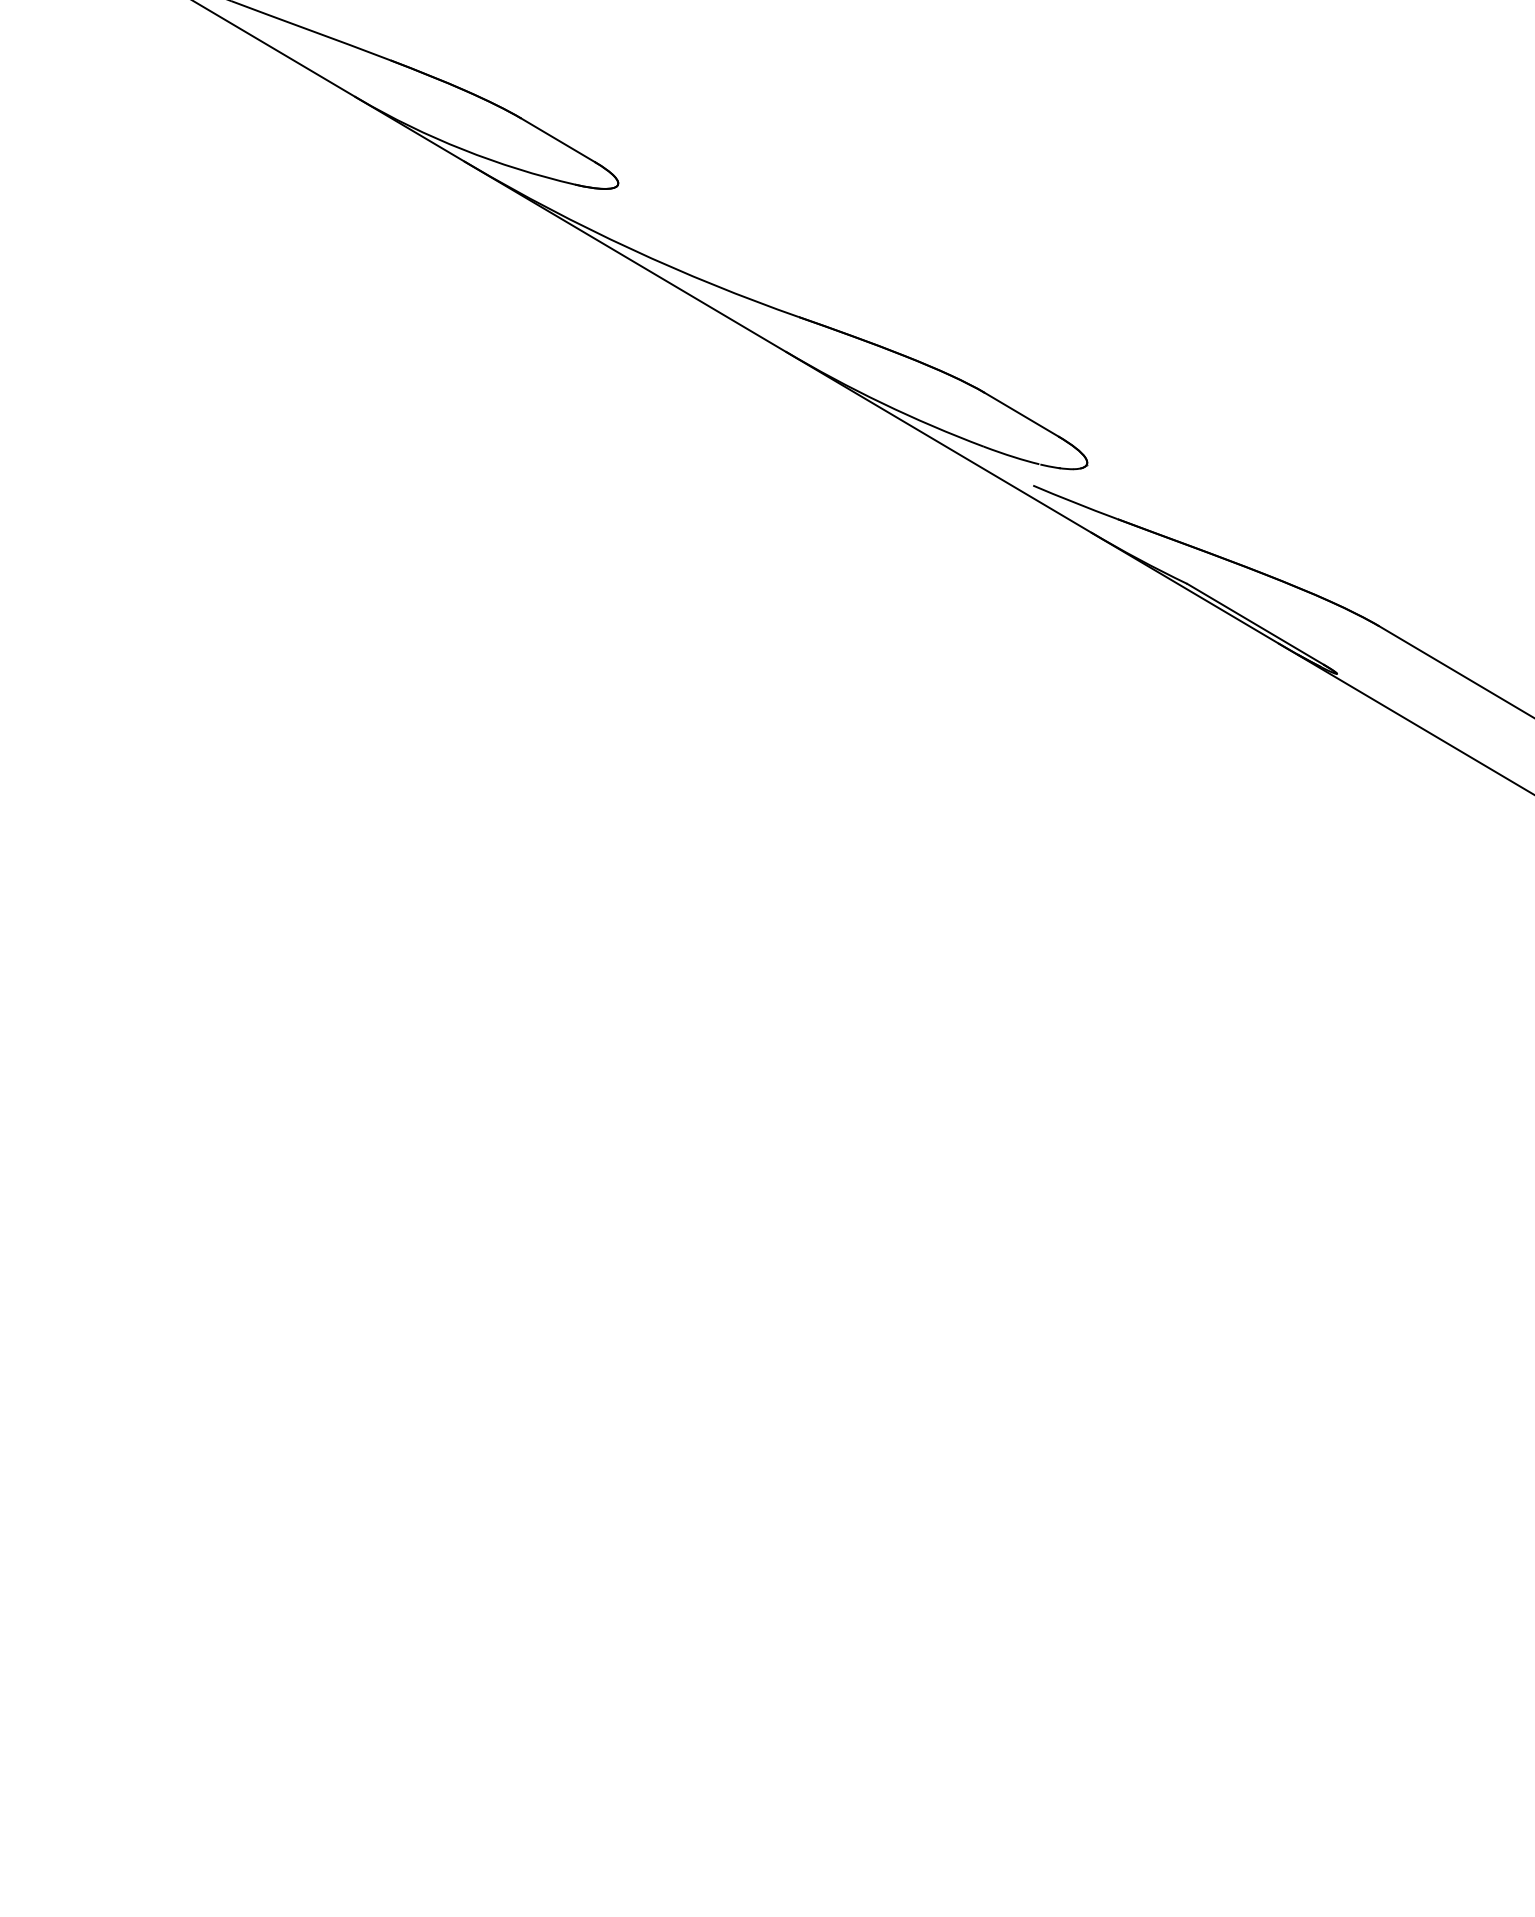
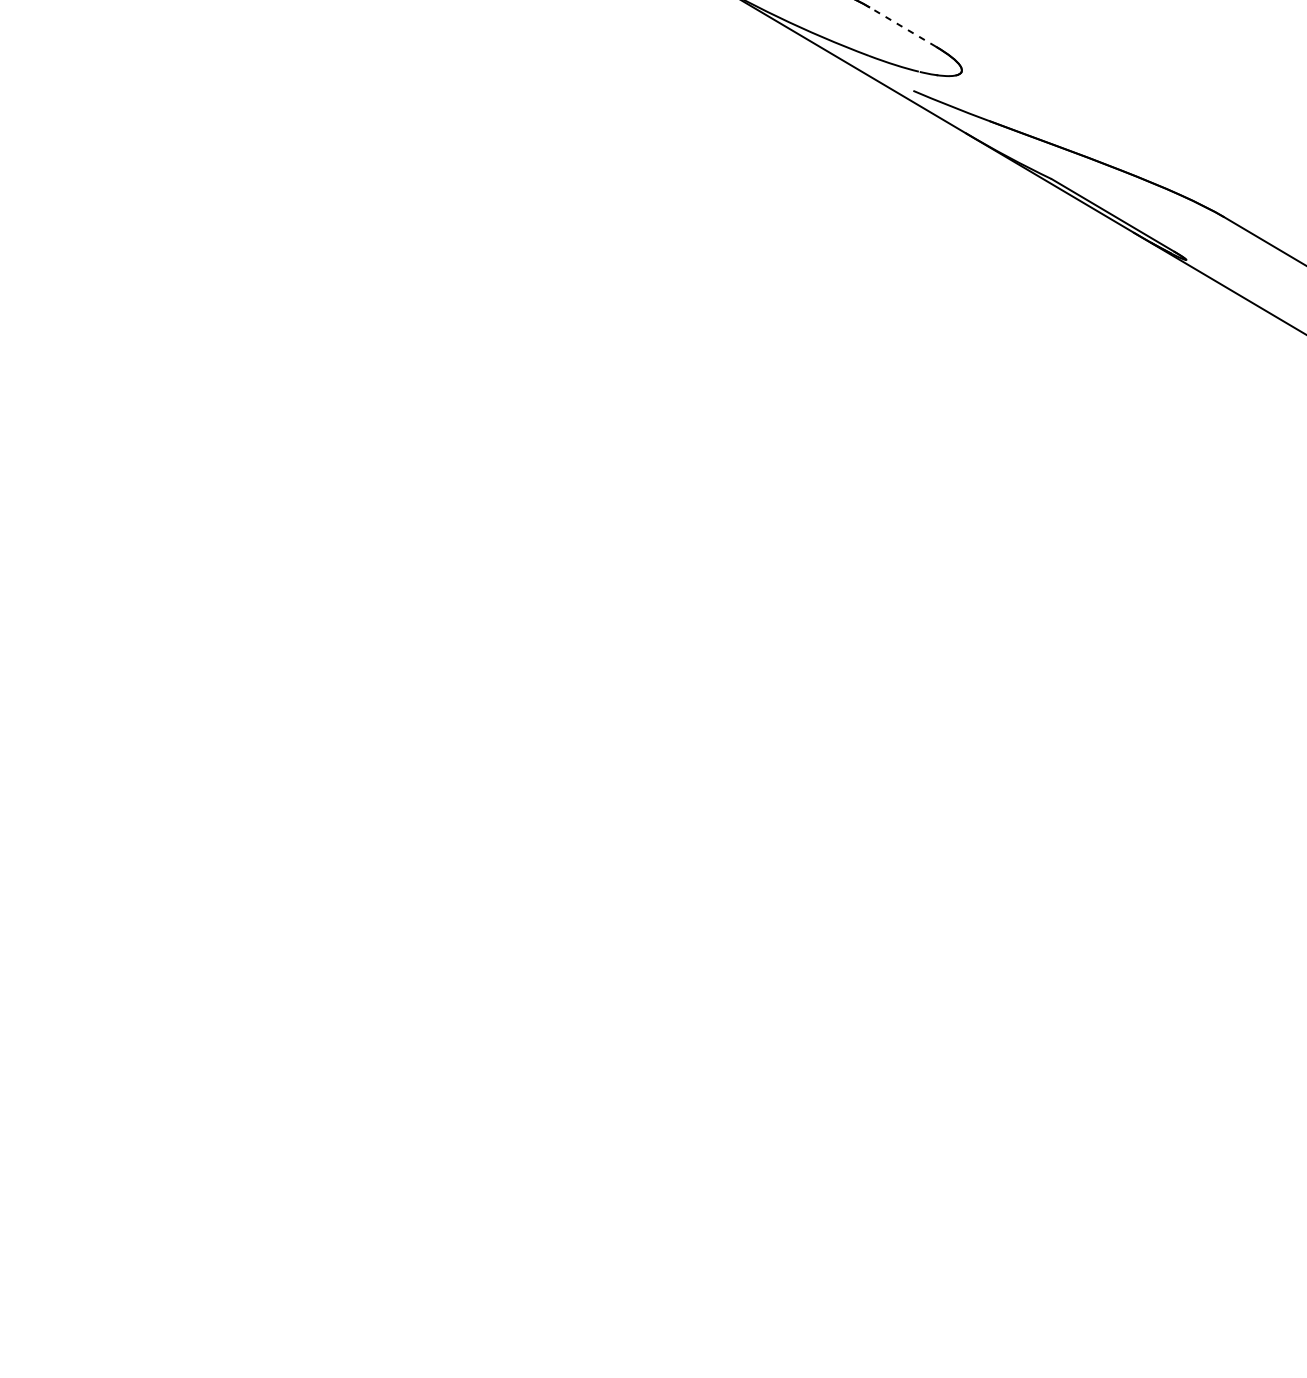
line: (1021, 414) -> (902, 26), solid -> dashed

